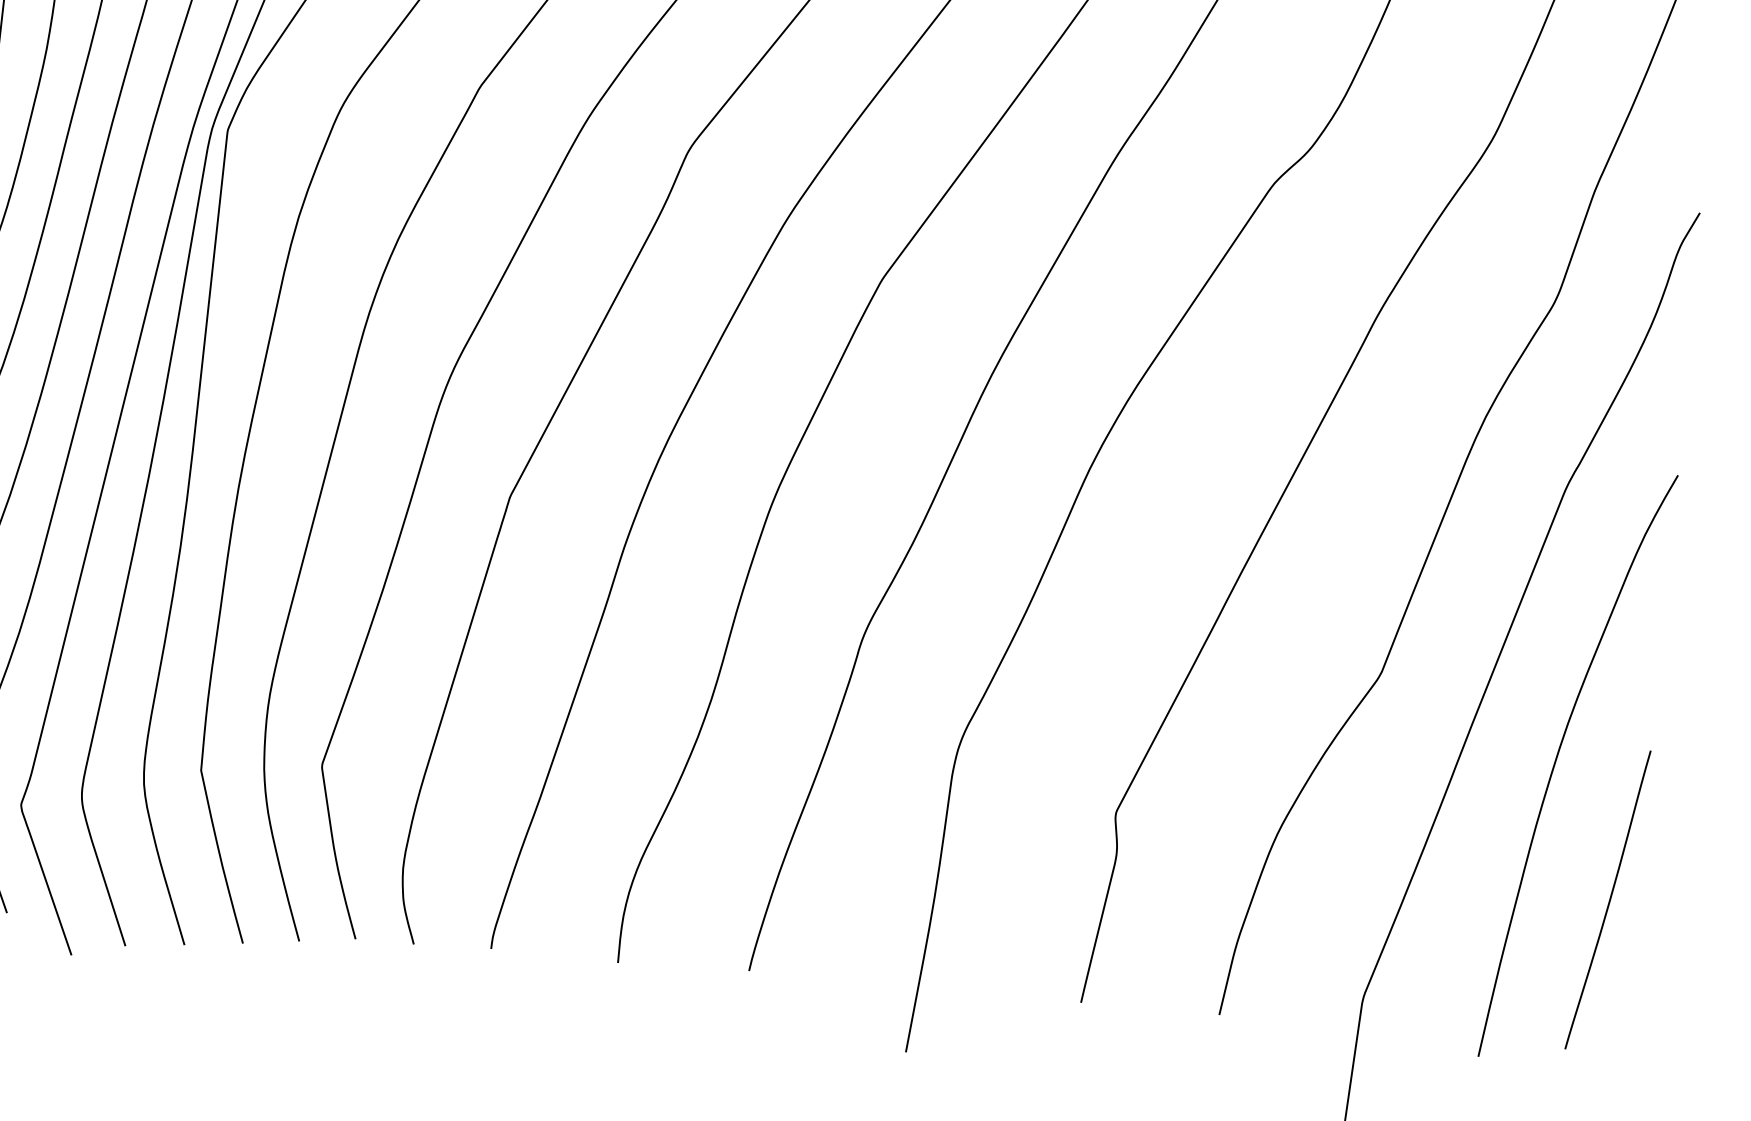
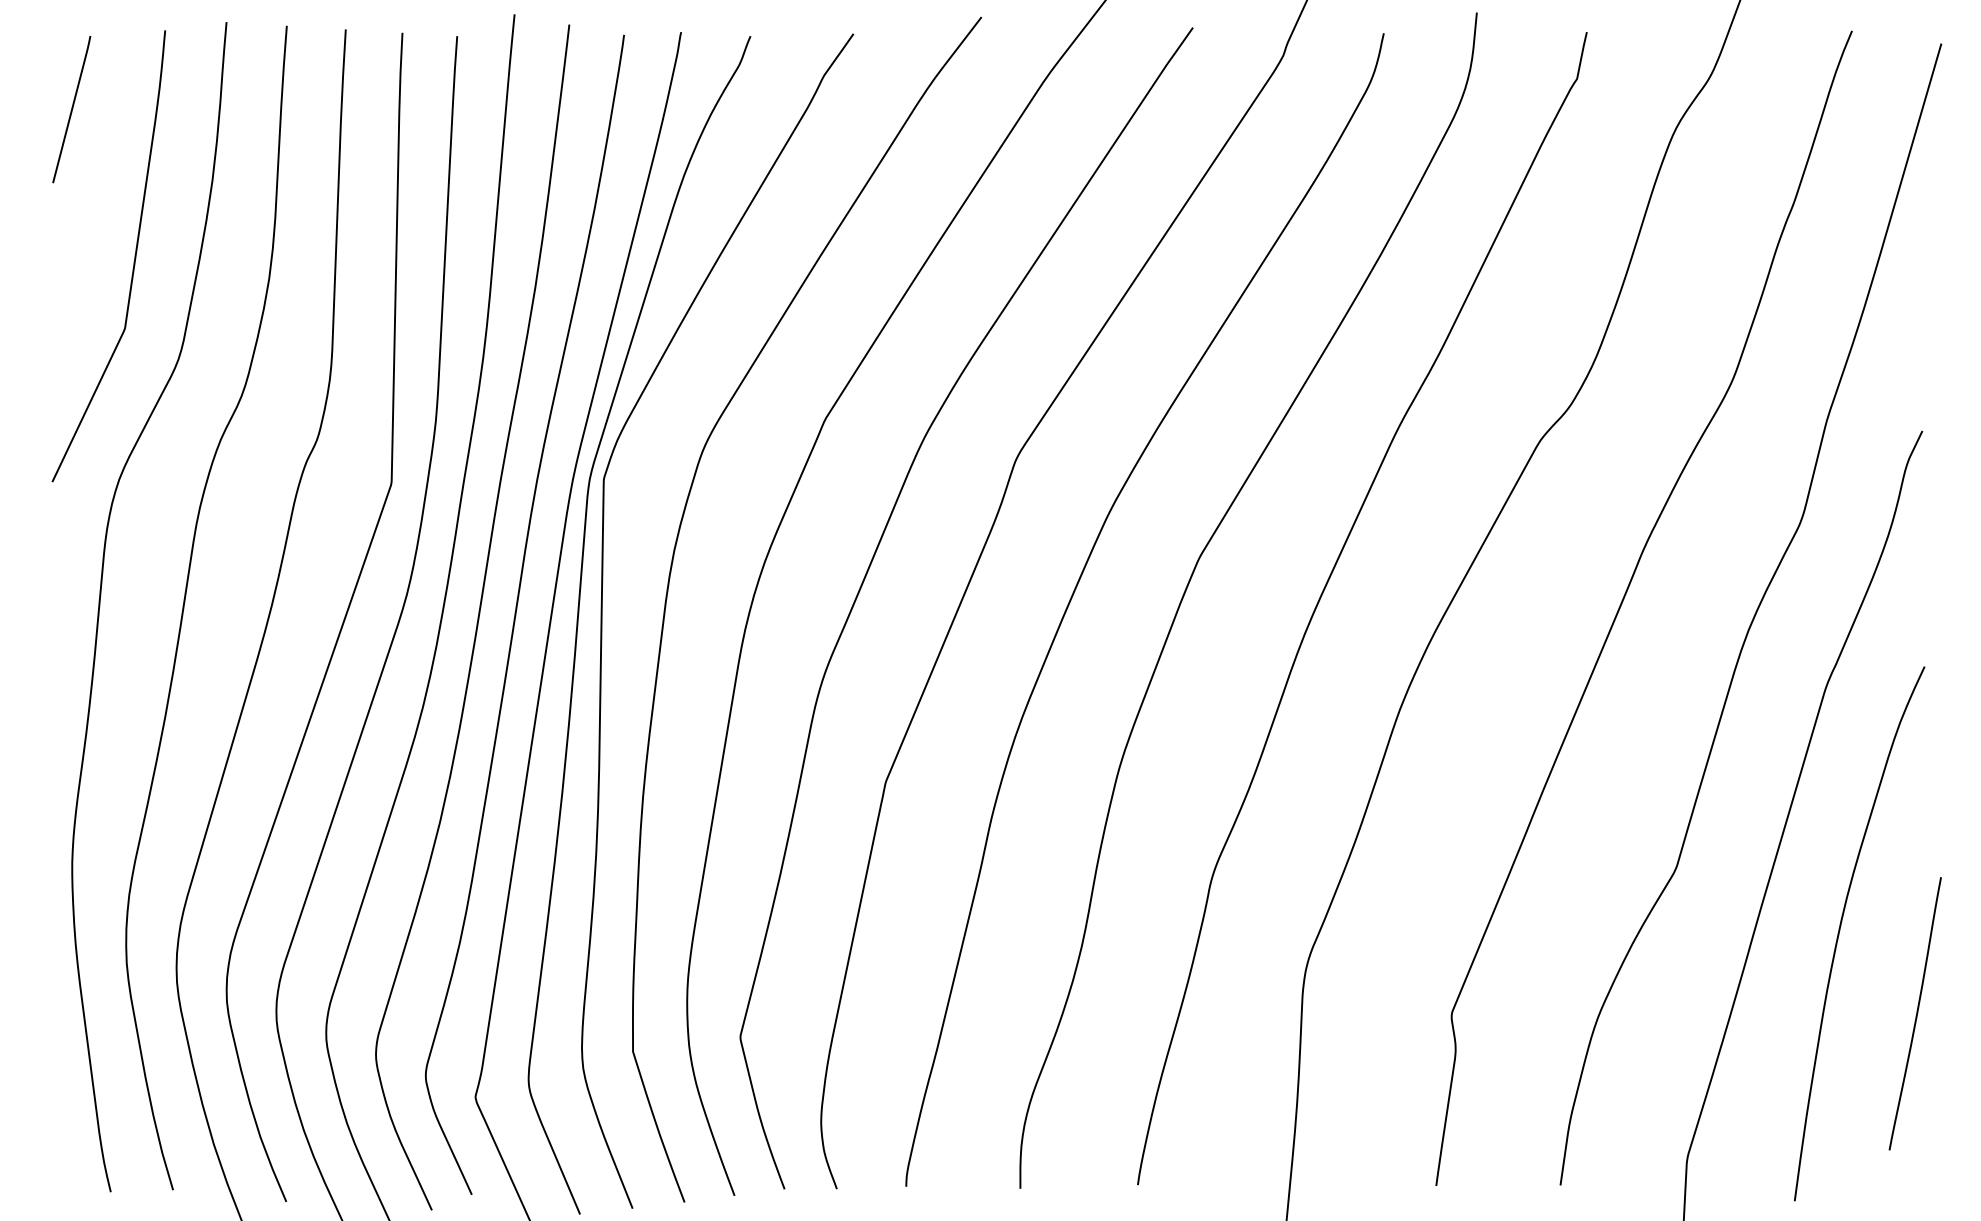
curve: (1609, 899) -> (1916, 1013), moved

